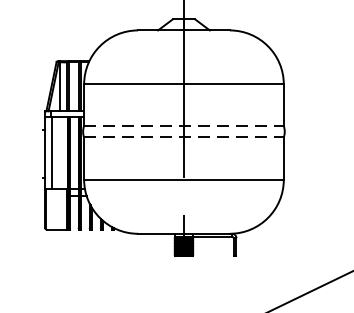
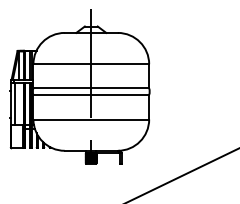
line: (184, 126) -> (91, 88), dashed -> solid
line: (184, 136) -> (91, 94), dashed -> solid

